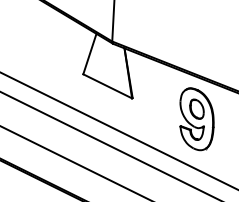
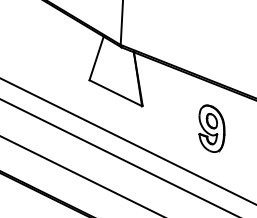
part: (196, 119) -> (211, 128), size x0.7

